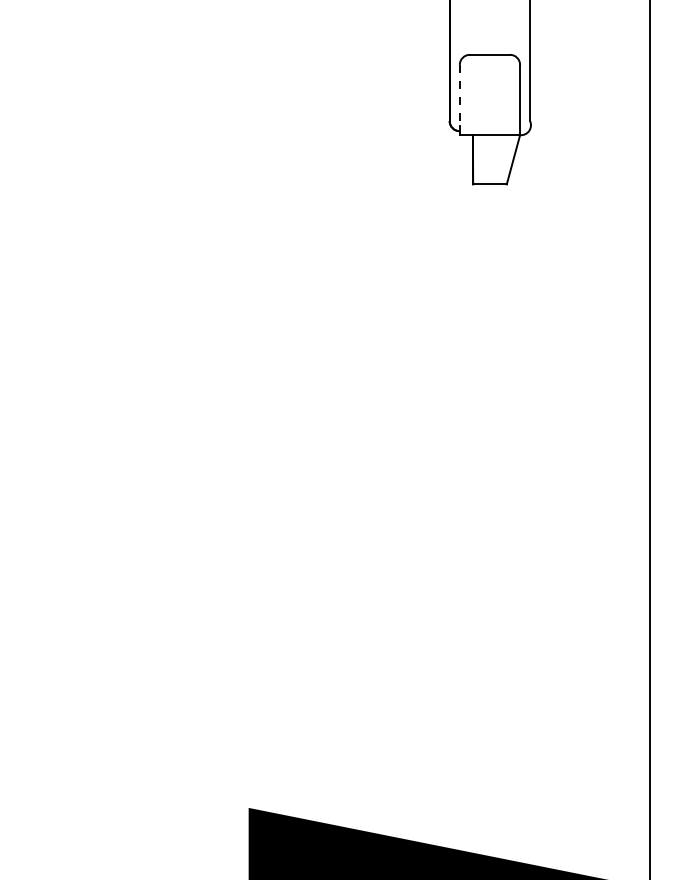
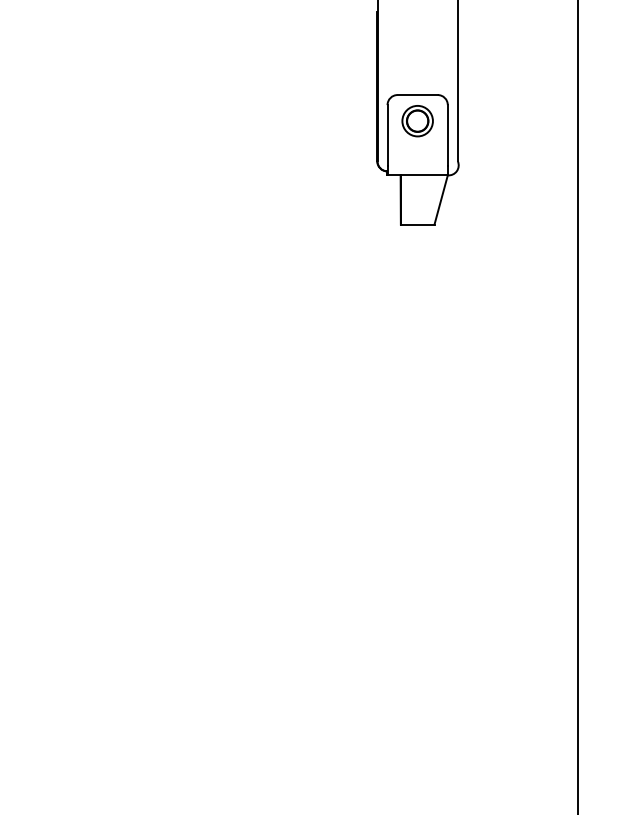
part: (489, 80) -> (417, 120), added
line: (459, 95) -> (387, 135), dashed -> solid

